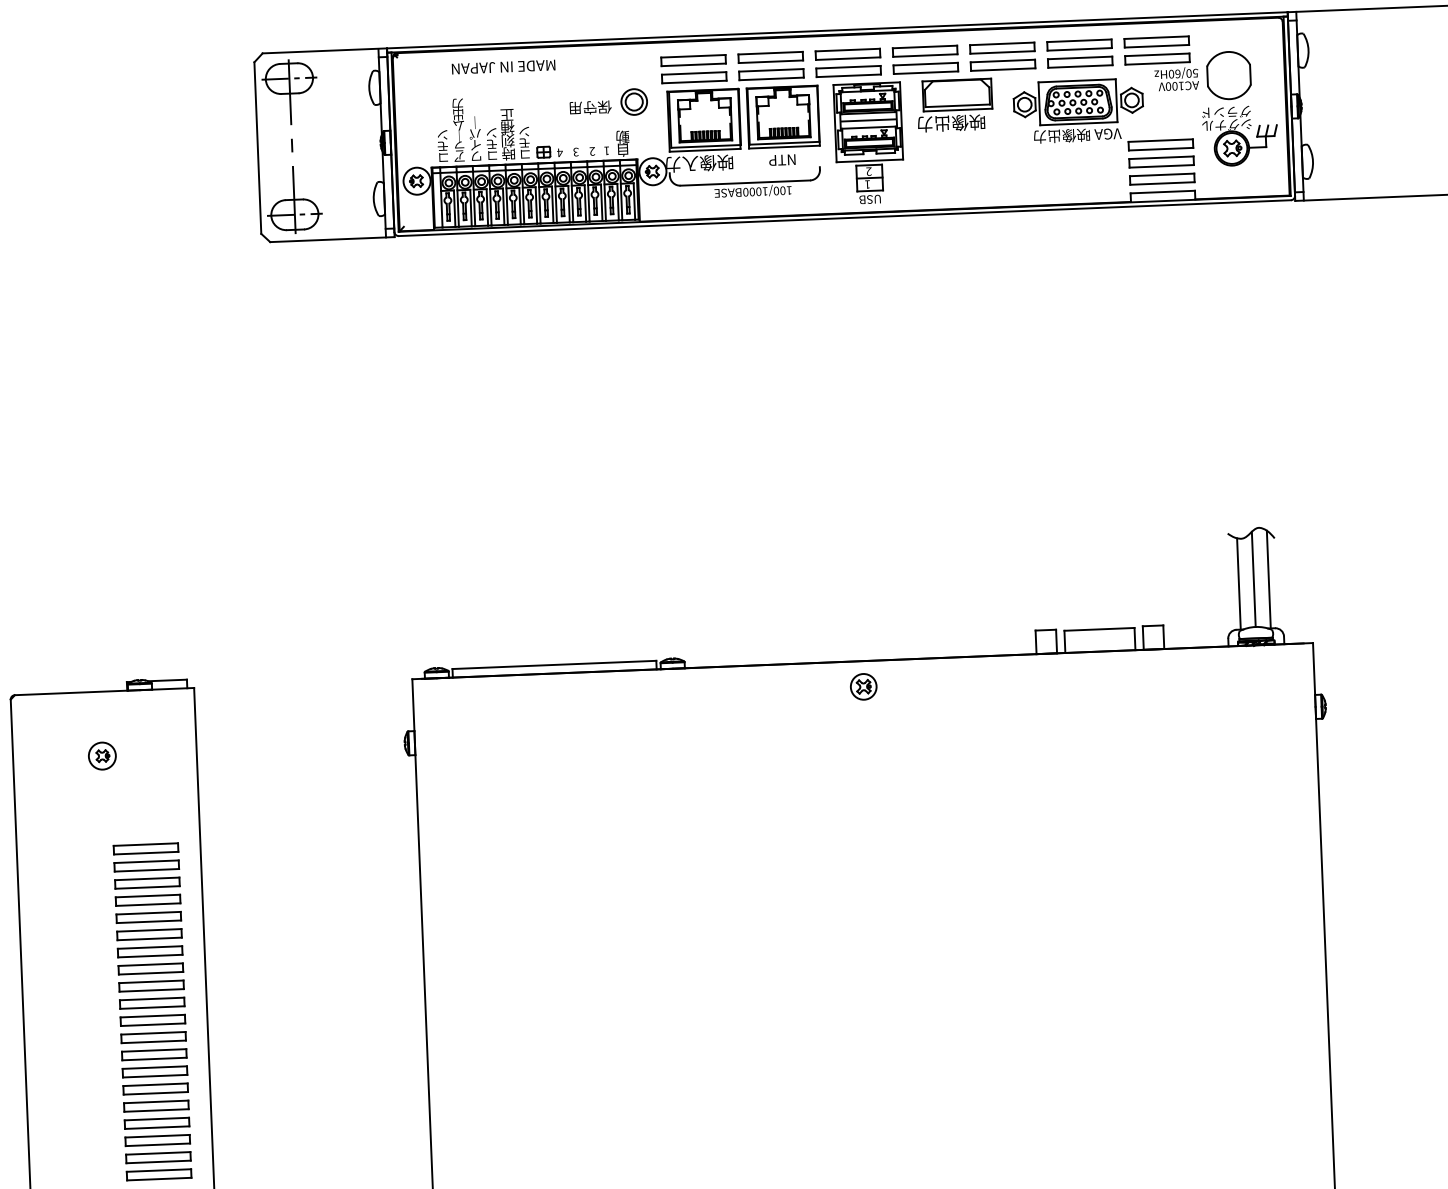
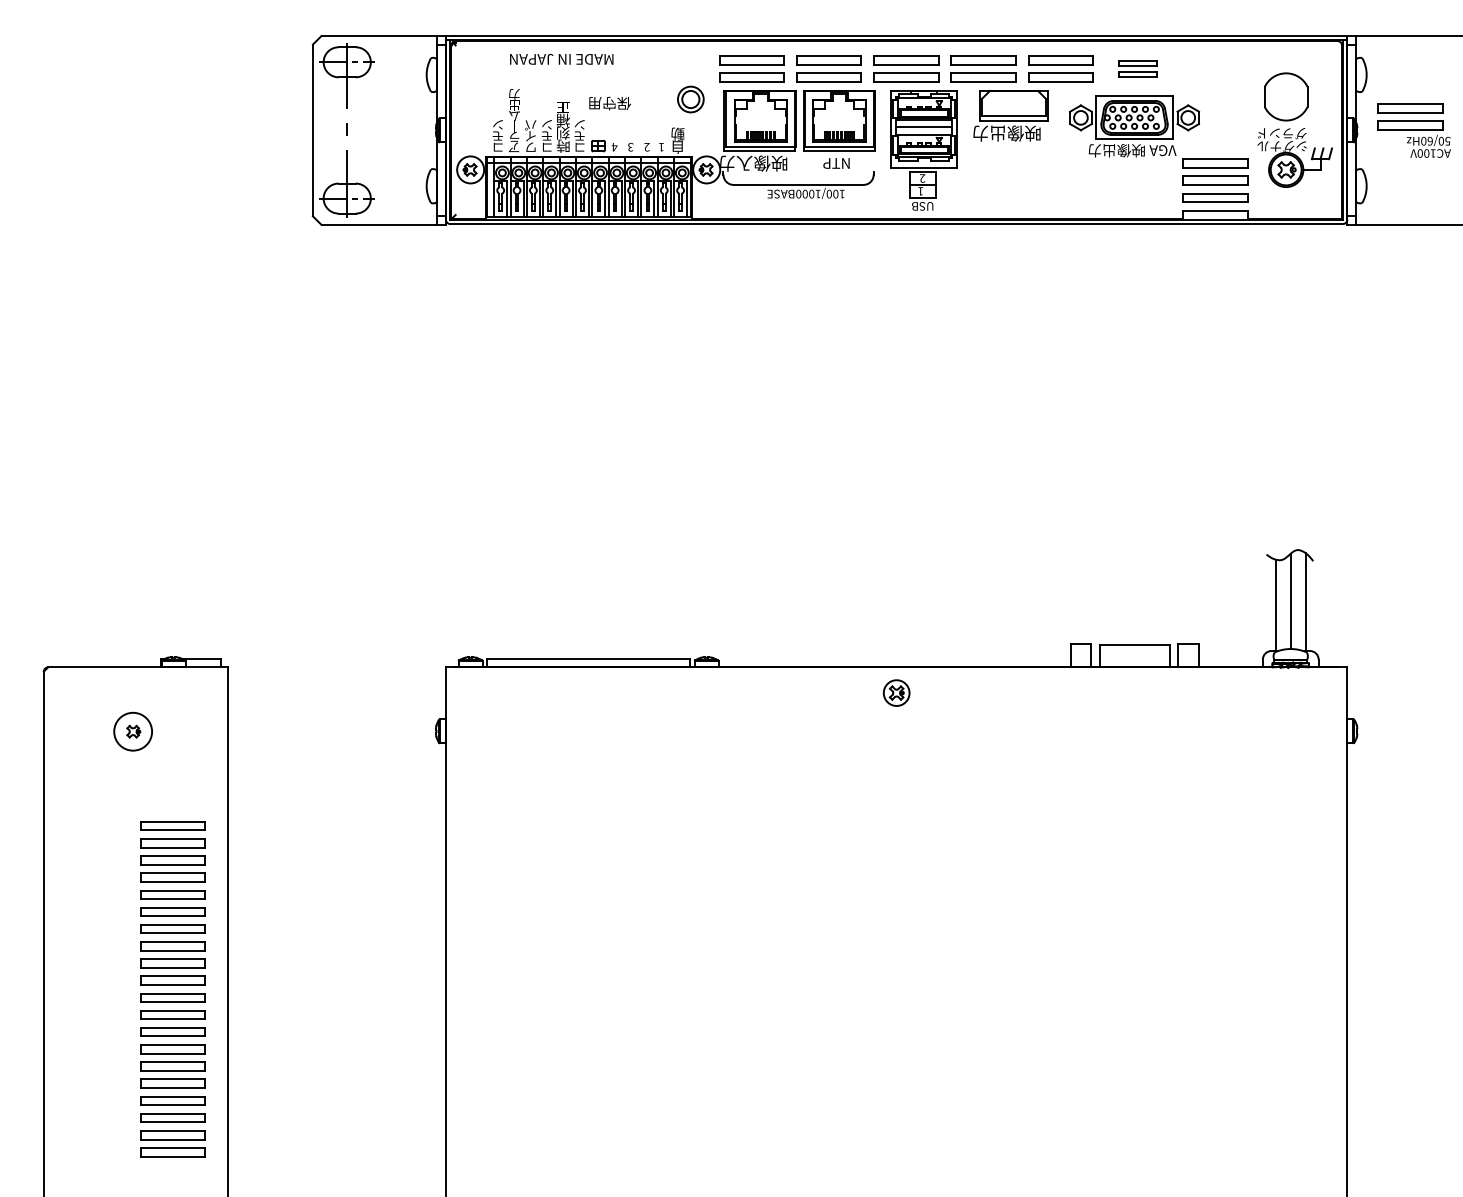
part: (1079, 53) -> (1137, 68), size x0.6
part: (1160, 63) -> (1413, 130), moved
text: (590, 107) -> (609, 103), moved
circle: (101, 755) -> (132, 731), size x1.4

